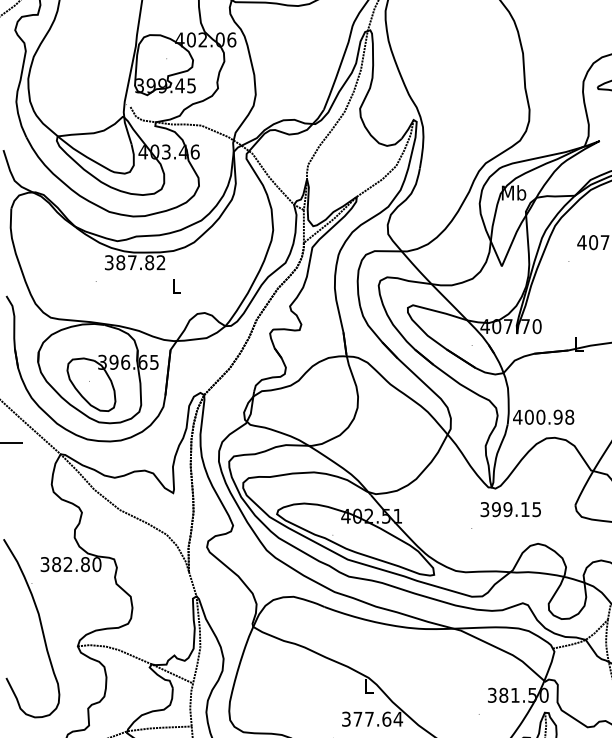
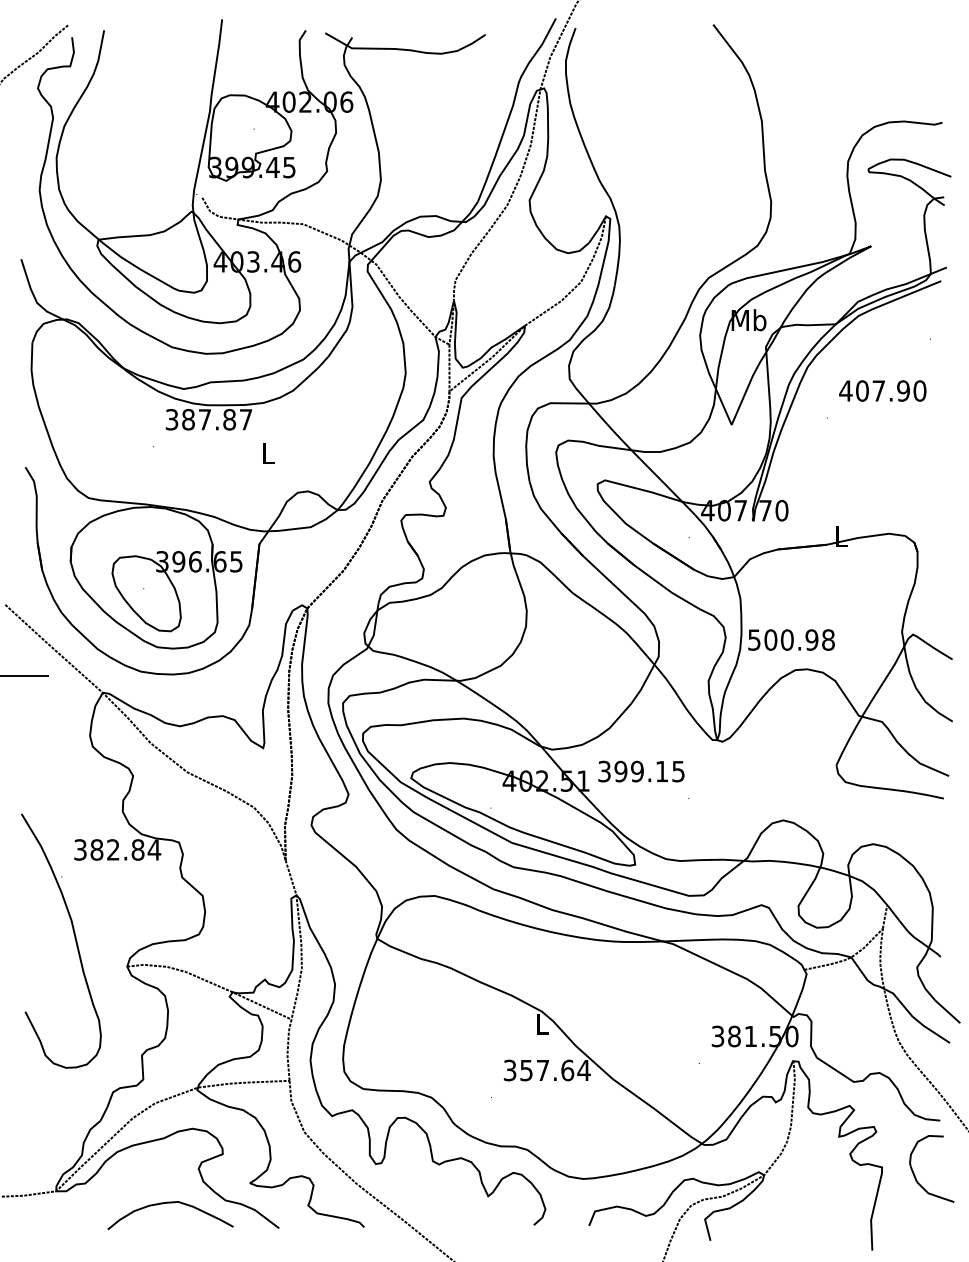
text: (160, 262) -> (245, 419), 387.82 -> 387.87
text: (517, 416) -> (754, 639), 400.98 -> 500.98
text: (510, 509) -> (641, 771), moved
text: (96, 564) -> (154, 849), 382.80 -> 382.84
text: (357, 719) -> (526, 1070), 377.64 -> 357.64

